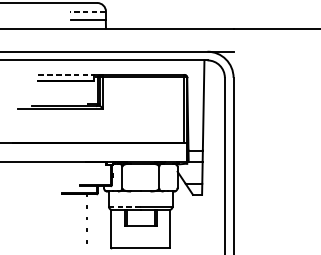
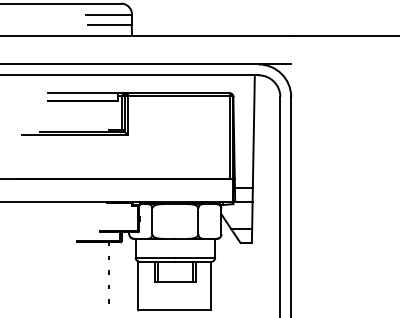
line: (87, 11) -> (109, 14), dashed -> solid
line: (66, 75) -> (82, 93), dashed -> solid
line: (124, 206) -> (155, 257), dashed -> solid

